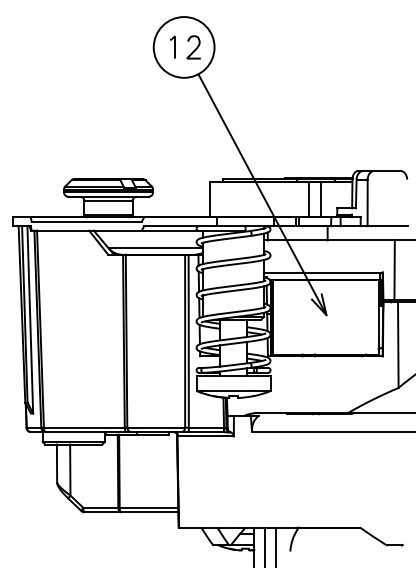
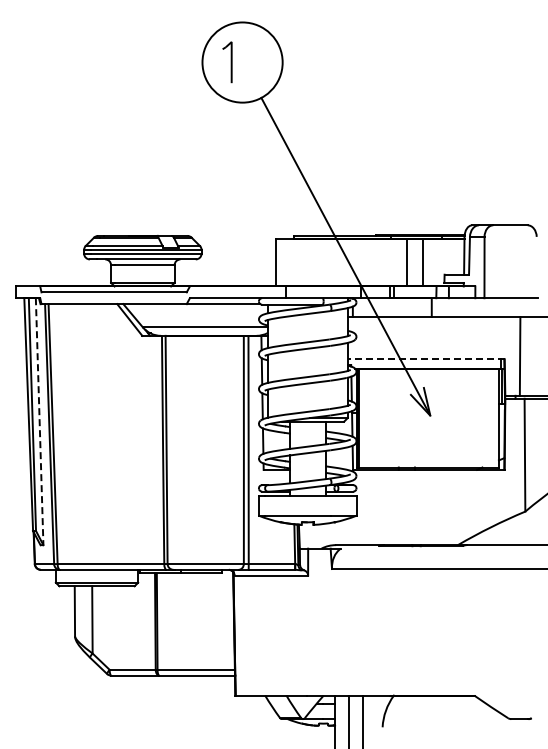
part: (172, 47) -> (227, 62), size x1.4
curve: (195, 48) -> (257, 64), removed
line: (323, 272) -> (426, 359), solid -> dashed
line: (30, 319) -> (39, 421), solid -> dashed

